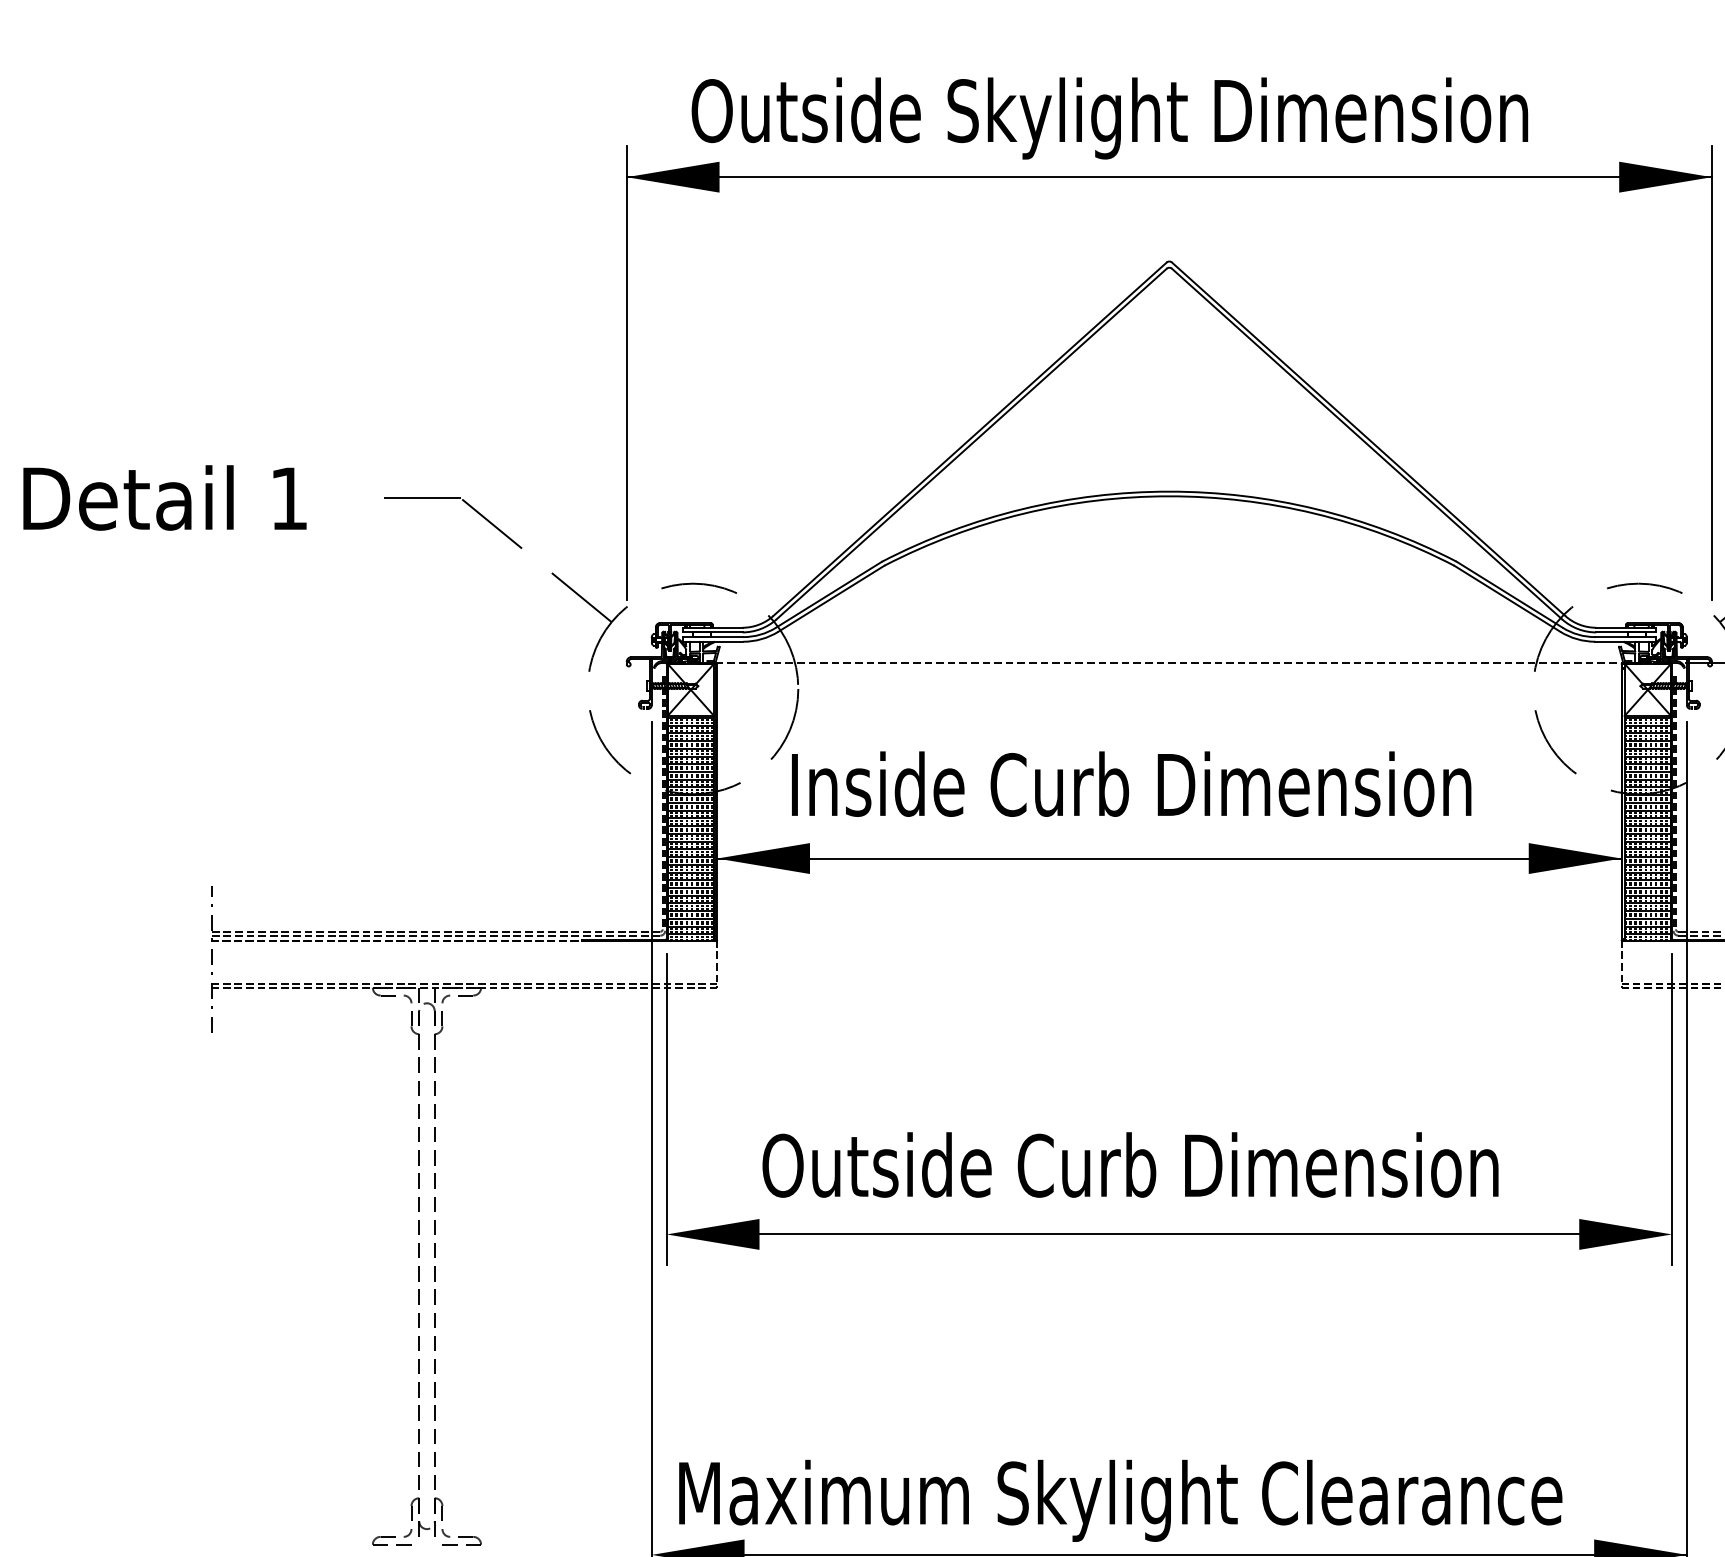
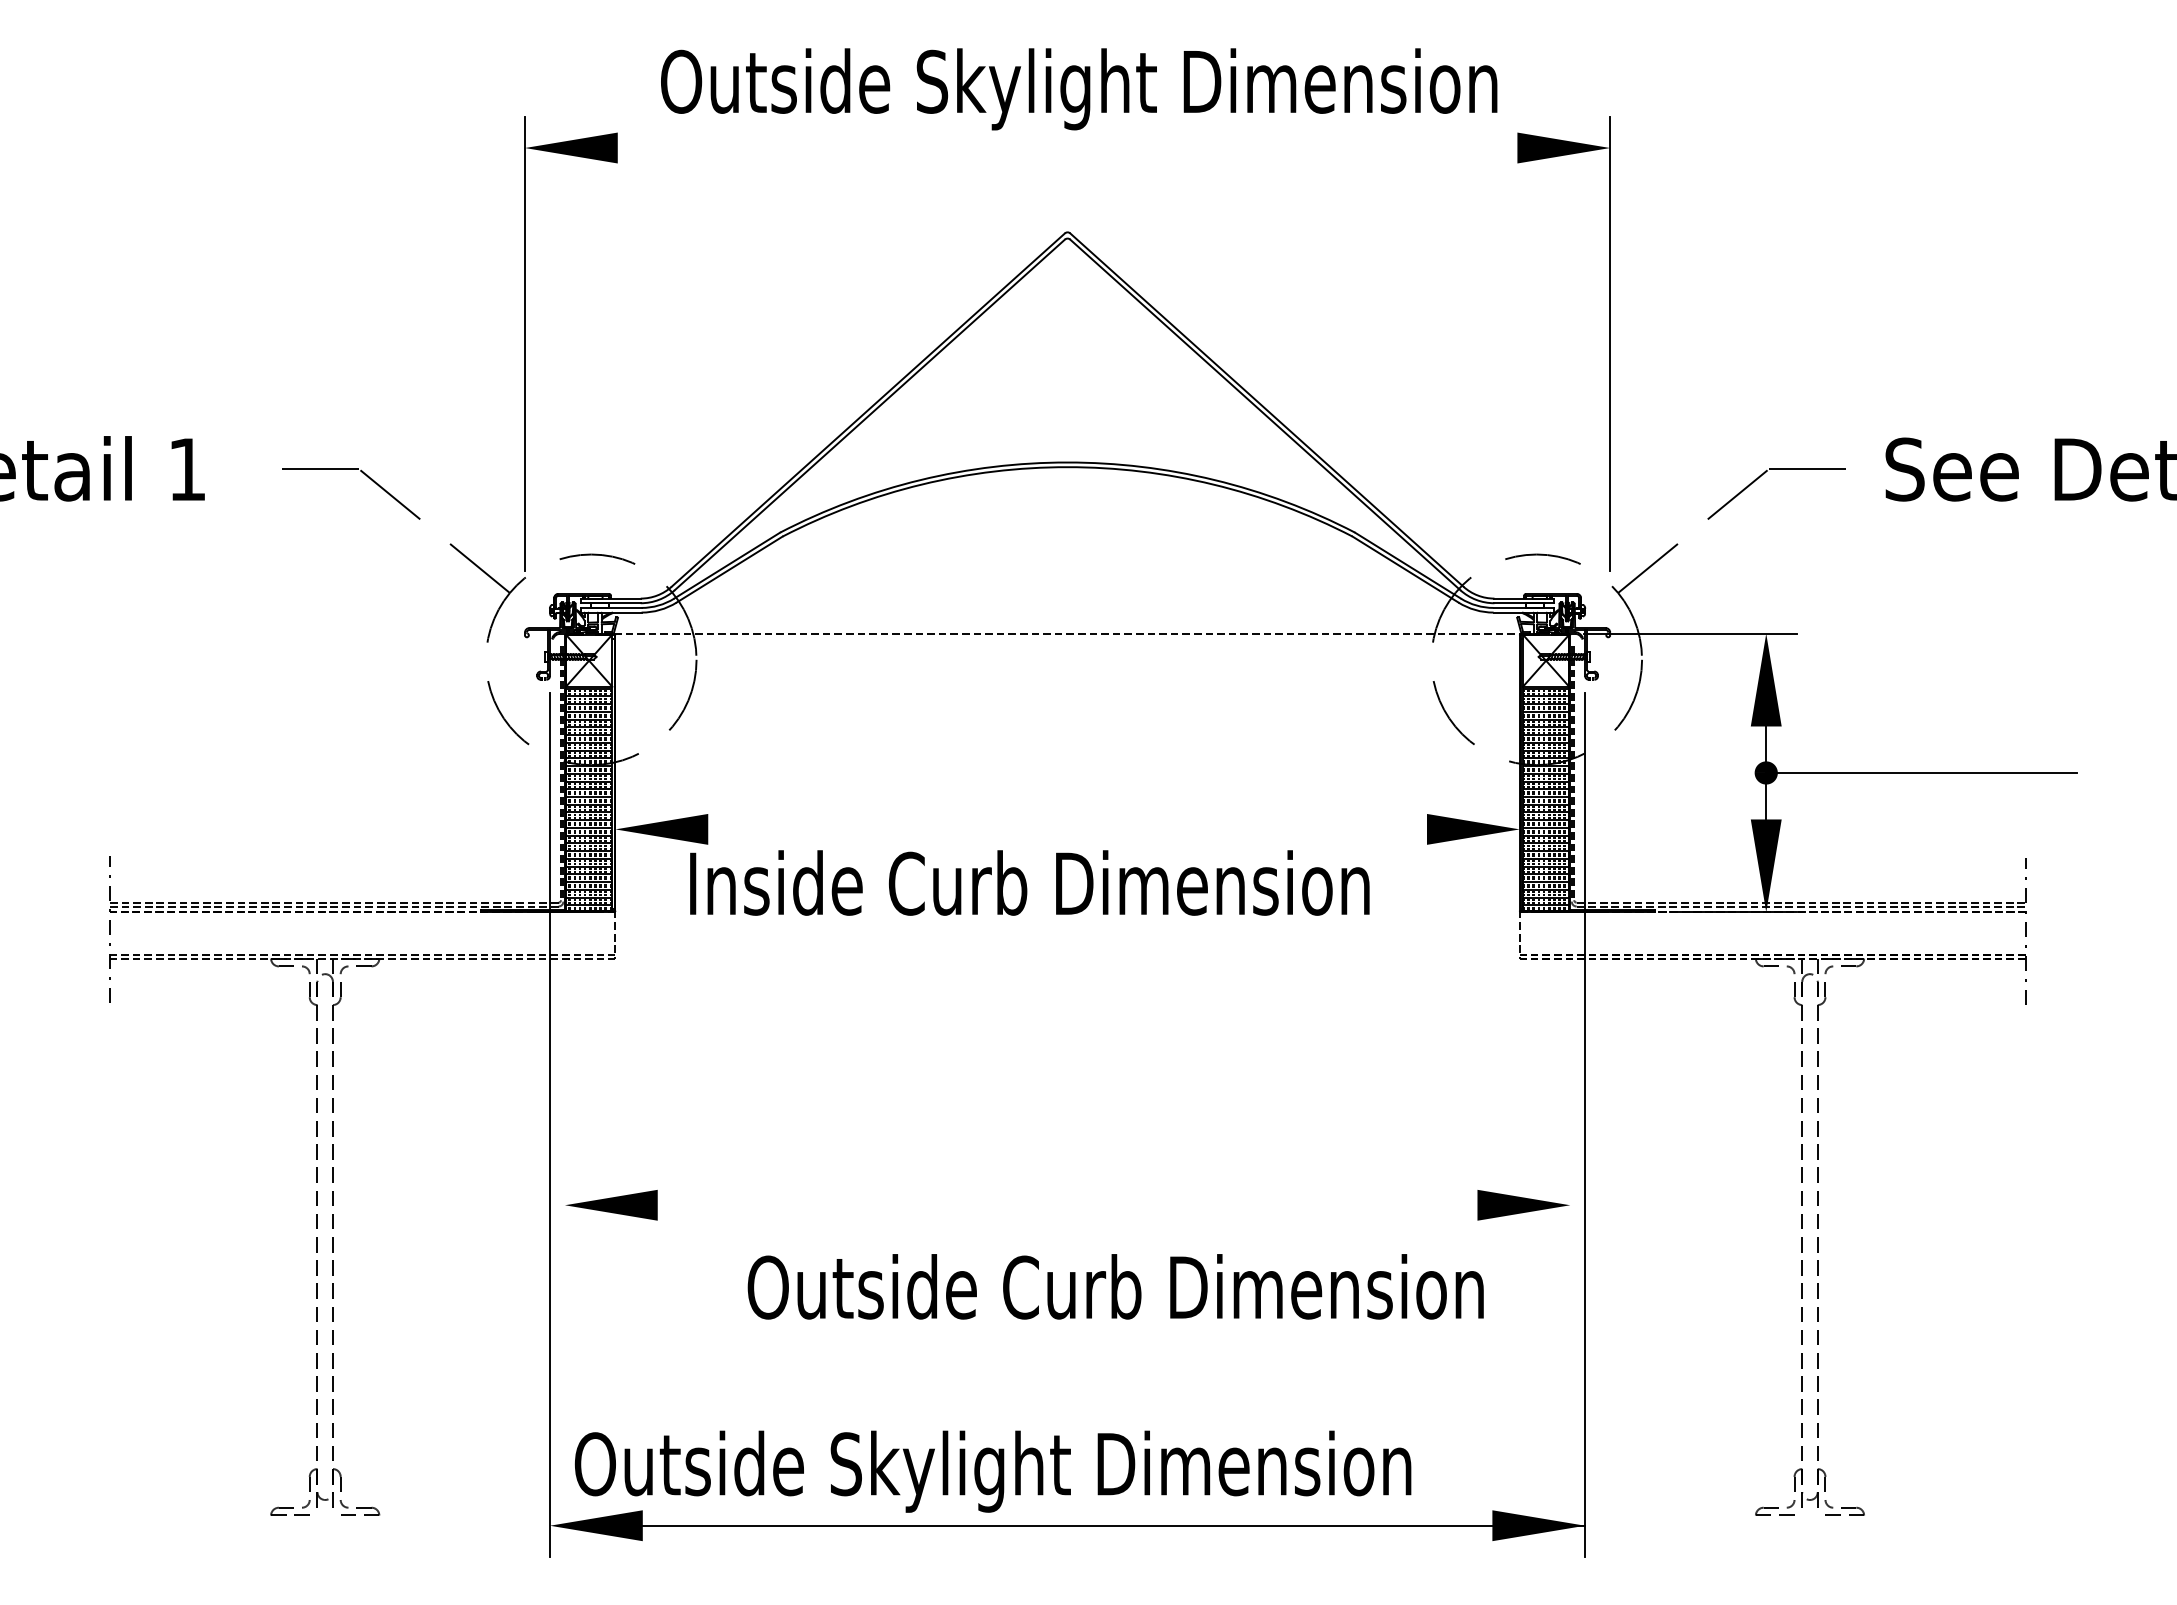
text: (1110, 118) -> (1079, 89), moved
line: (1169, 177) -> (1067, 148), removed
text: (1131, 783) -> (1029, 882), moved
line: (1169, 858) -> (1067, 829), removed
line: (666, 1109) -> (564, 1080), removed
line: (1672, 1109) -> (1570, 1080), removed
text: (1130, 1164) -> (1115, 1286), moved
line: (1169, 1234) -> (1067, 1205), removed
text: (1119, 1500) -> (1017, 1471), Maximum Skylight Clearance -> Outside Skylight Dimension

